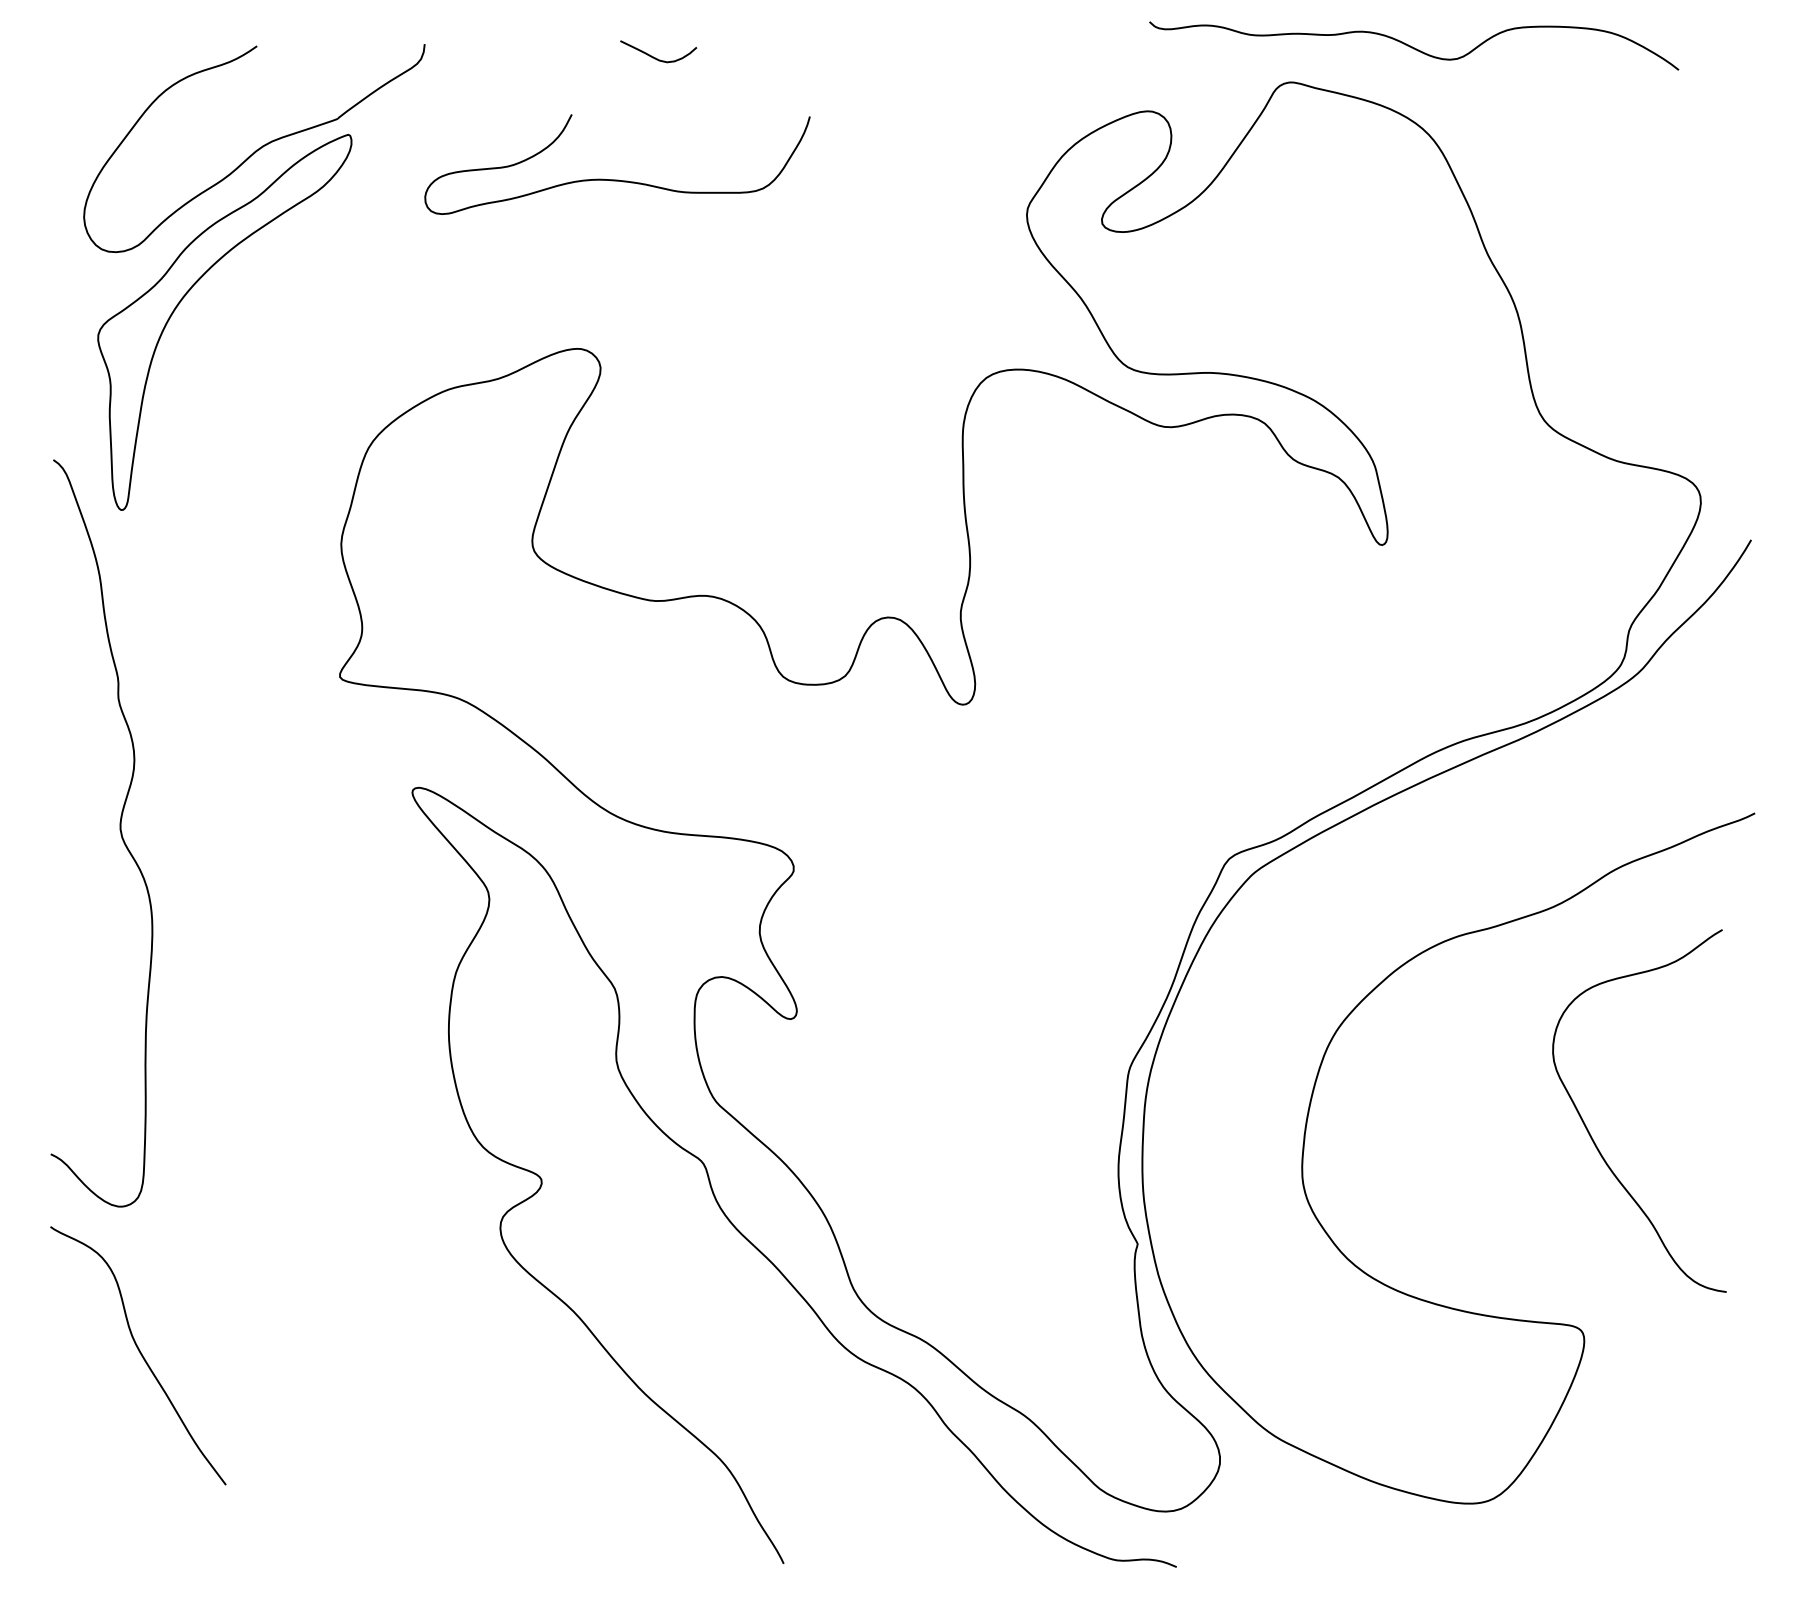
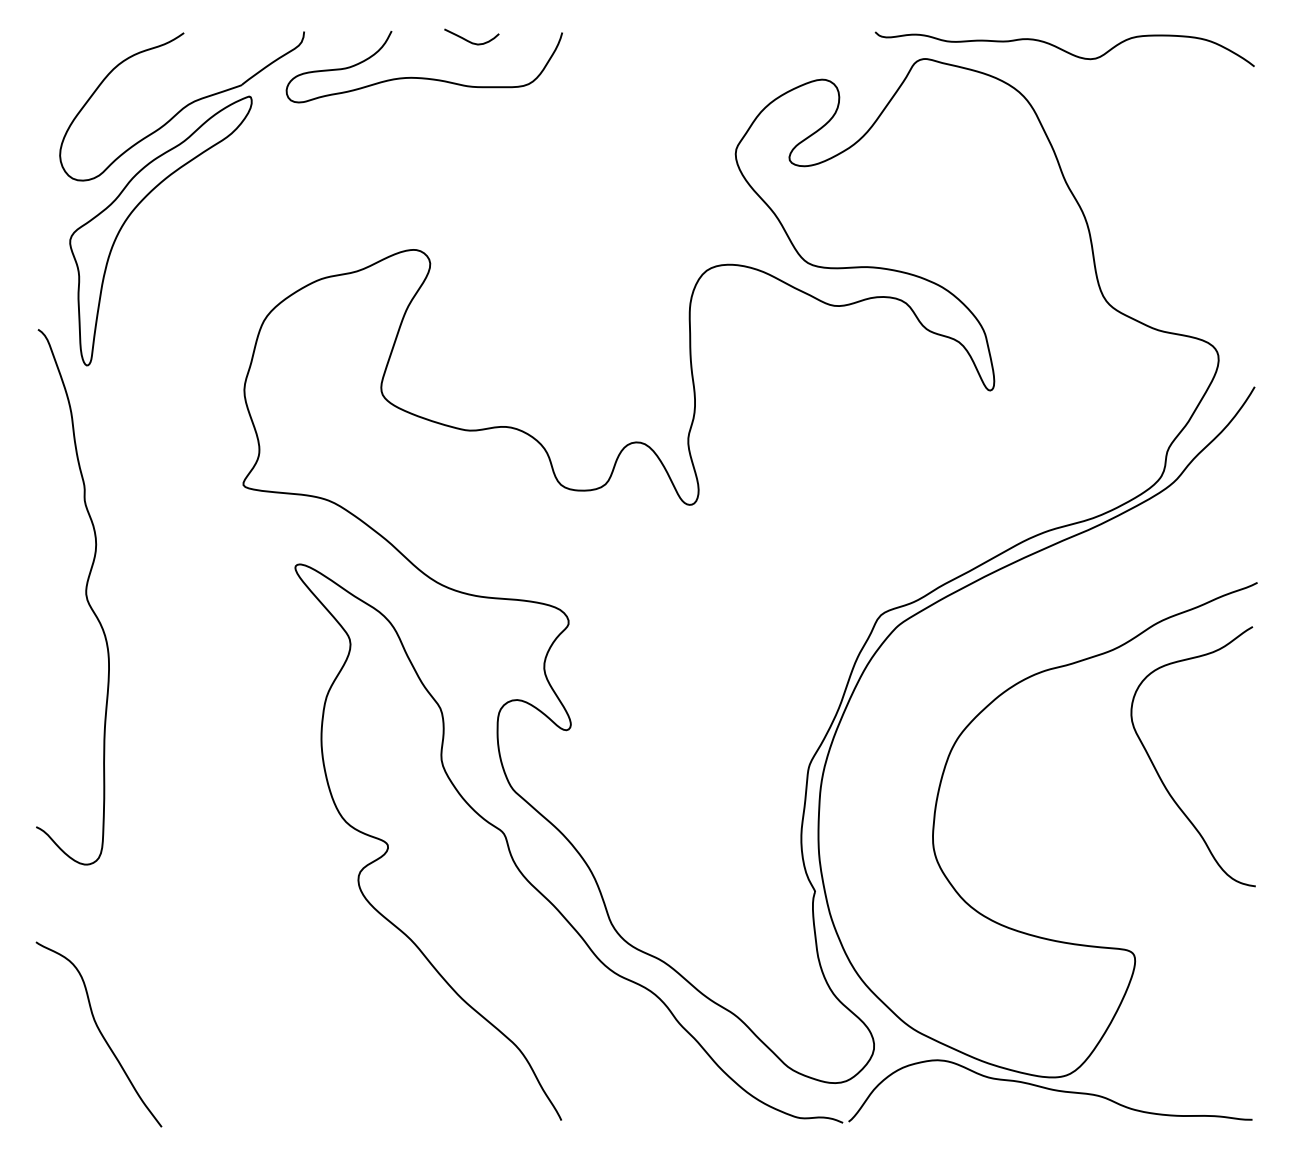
curve: (1414, 47) -> (1065, 50), moved
curve: (617, 179) -> (424, 77), moved
curve: (1591, 1135) -> (1158, 774), moved
curve: (139, 1353) -> (99, 1032), moved
curve: (1465, 1520) -> (1050, 1089), added

